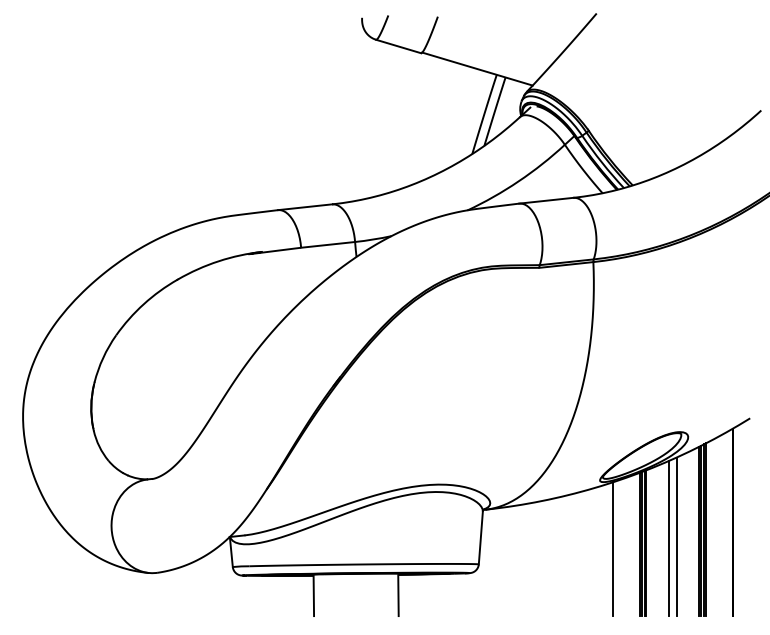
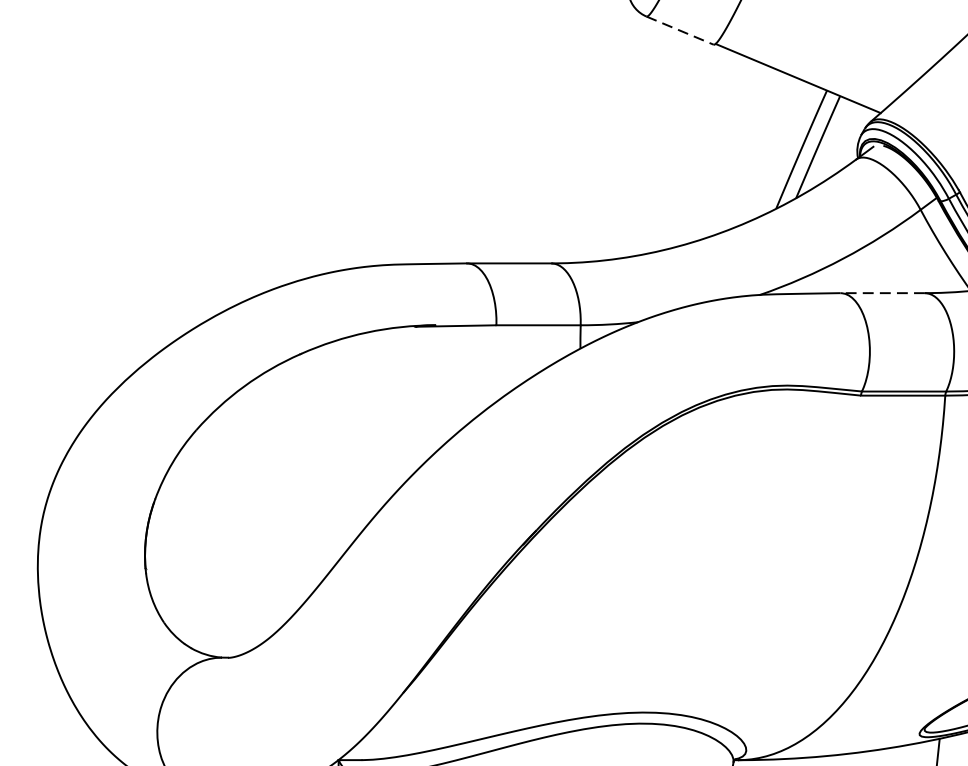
line: (399, 46) -> (681, 30), solid -> dashed
line: (545, 200) -> (881, 292), solid -> dashed

